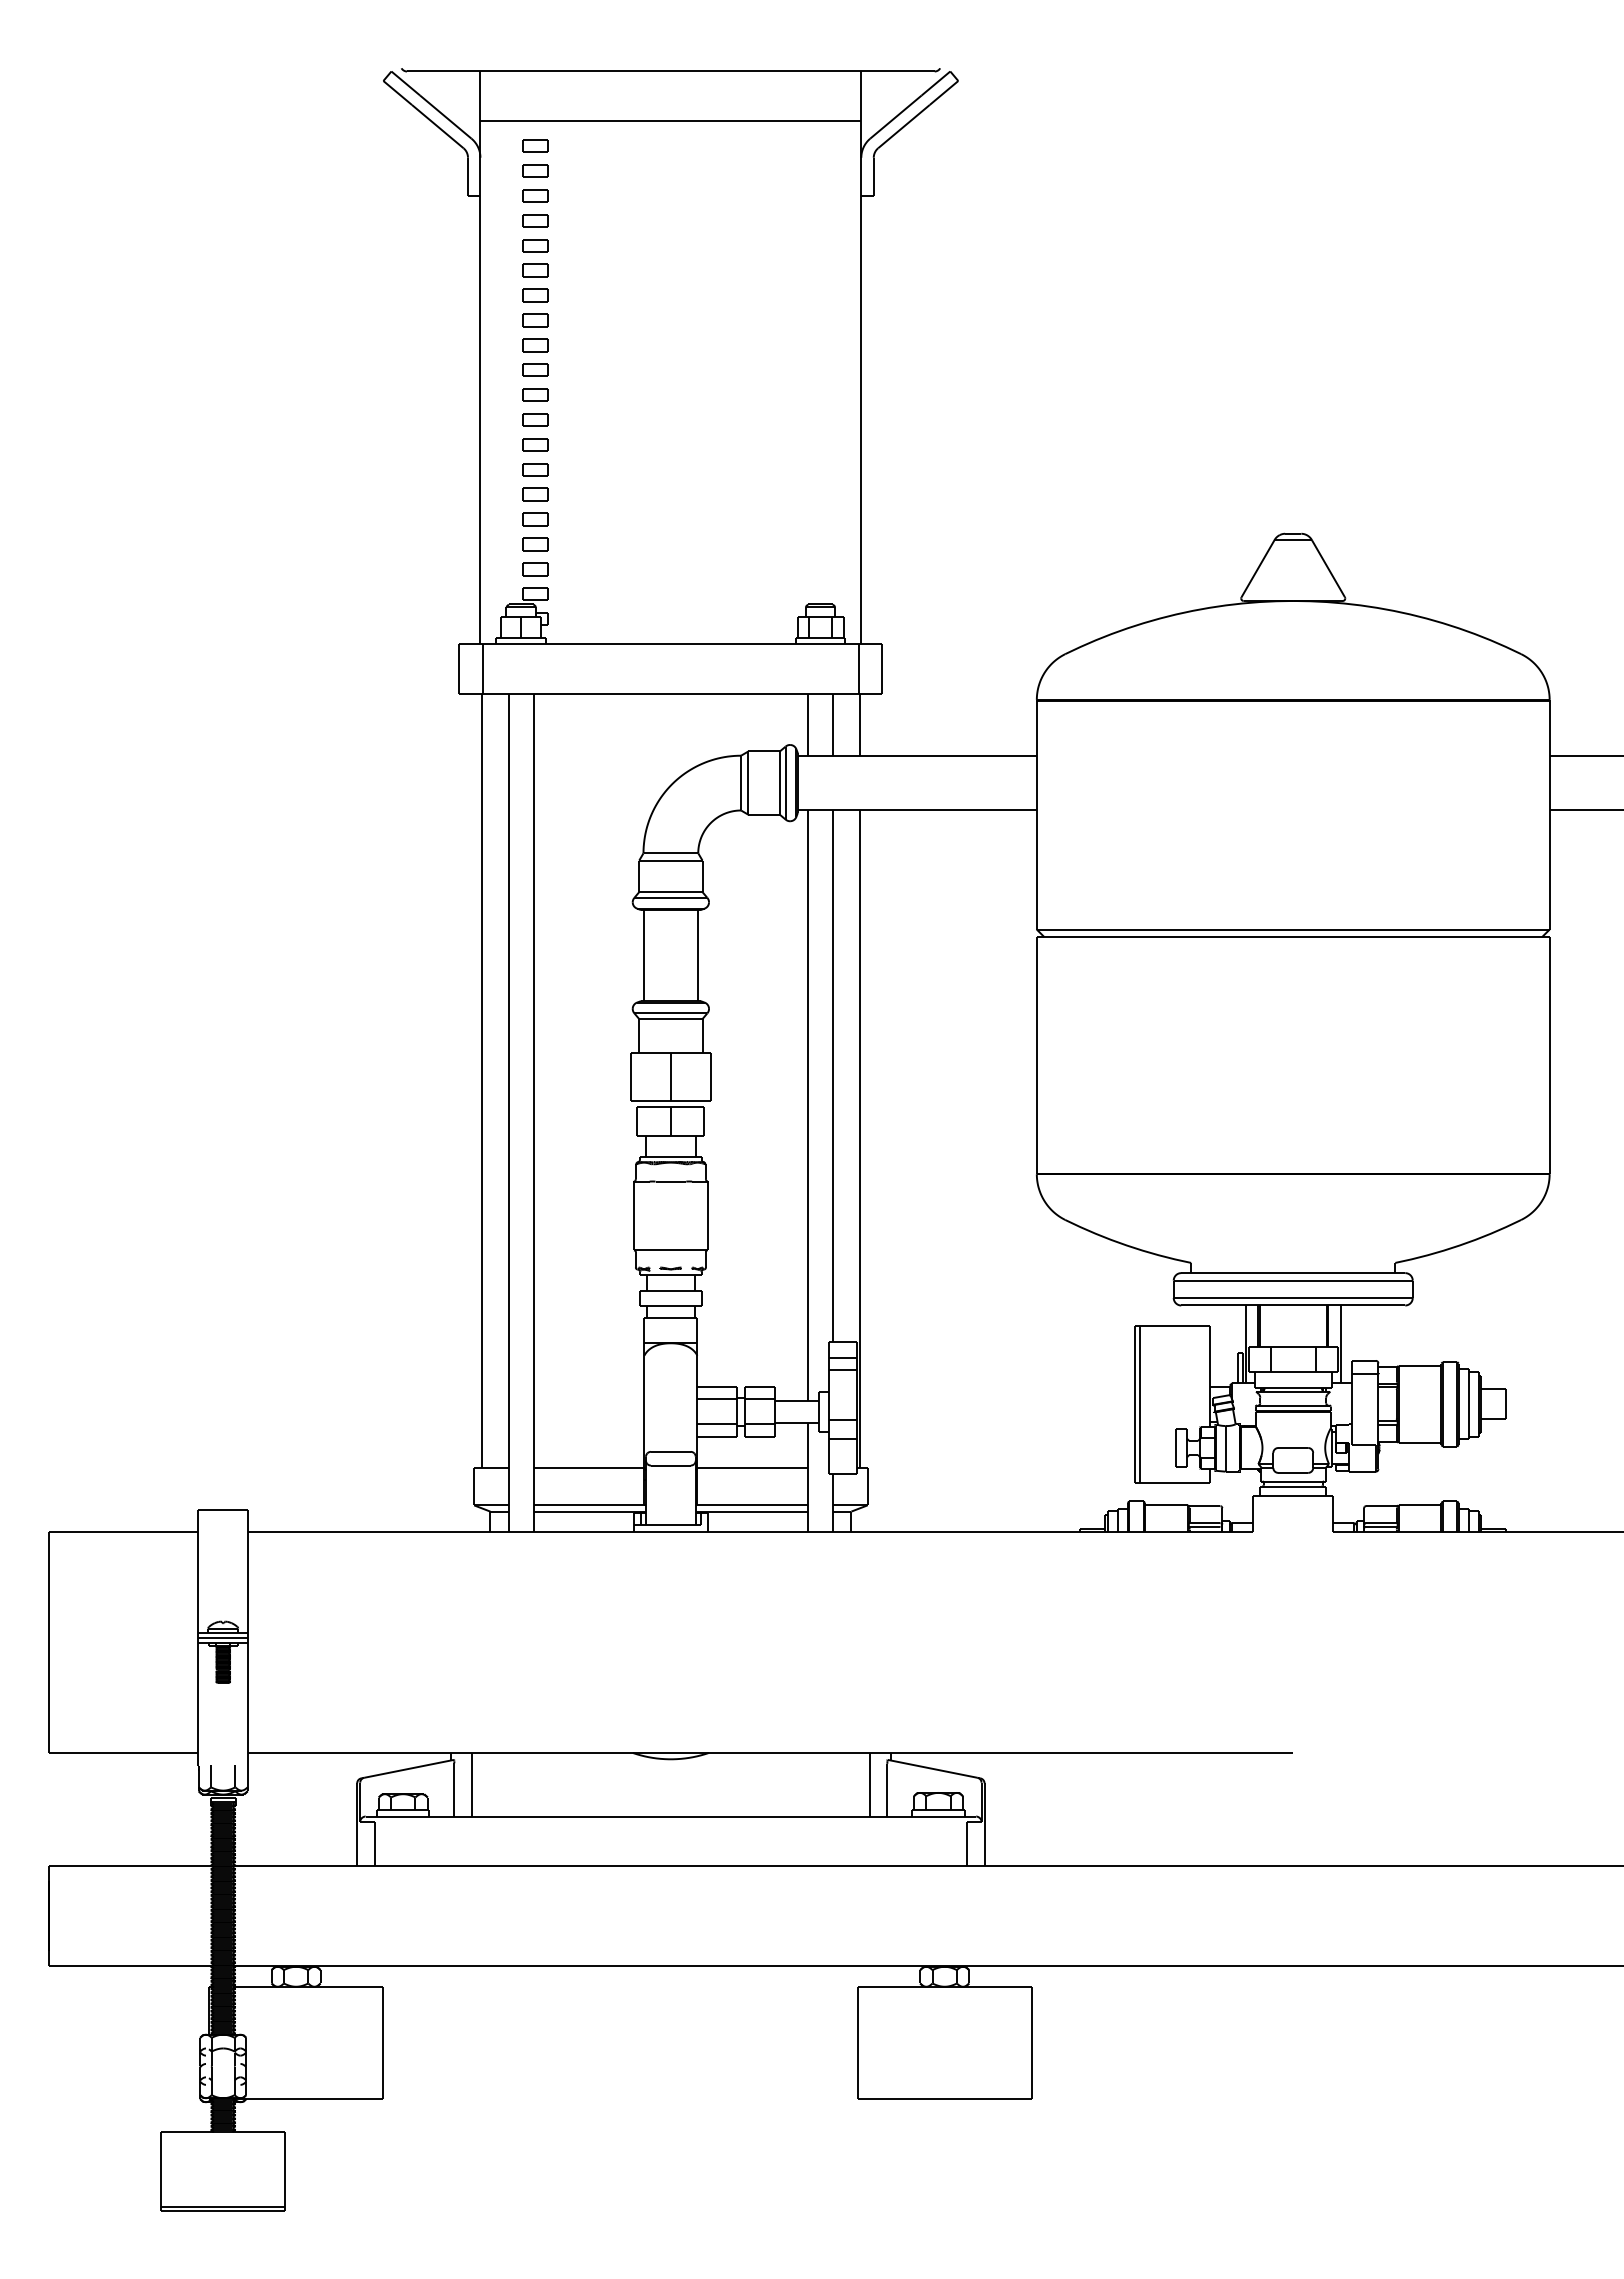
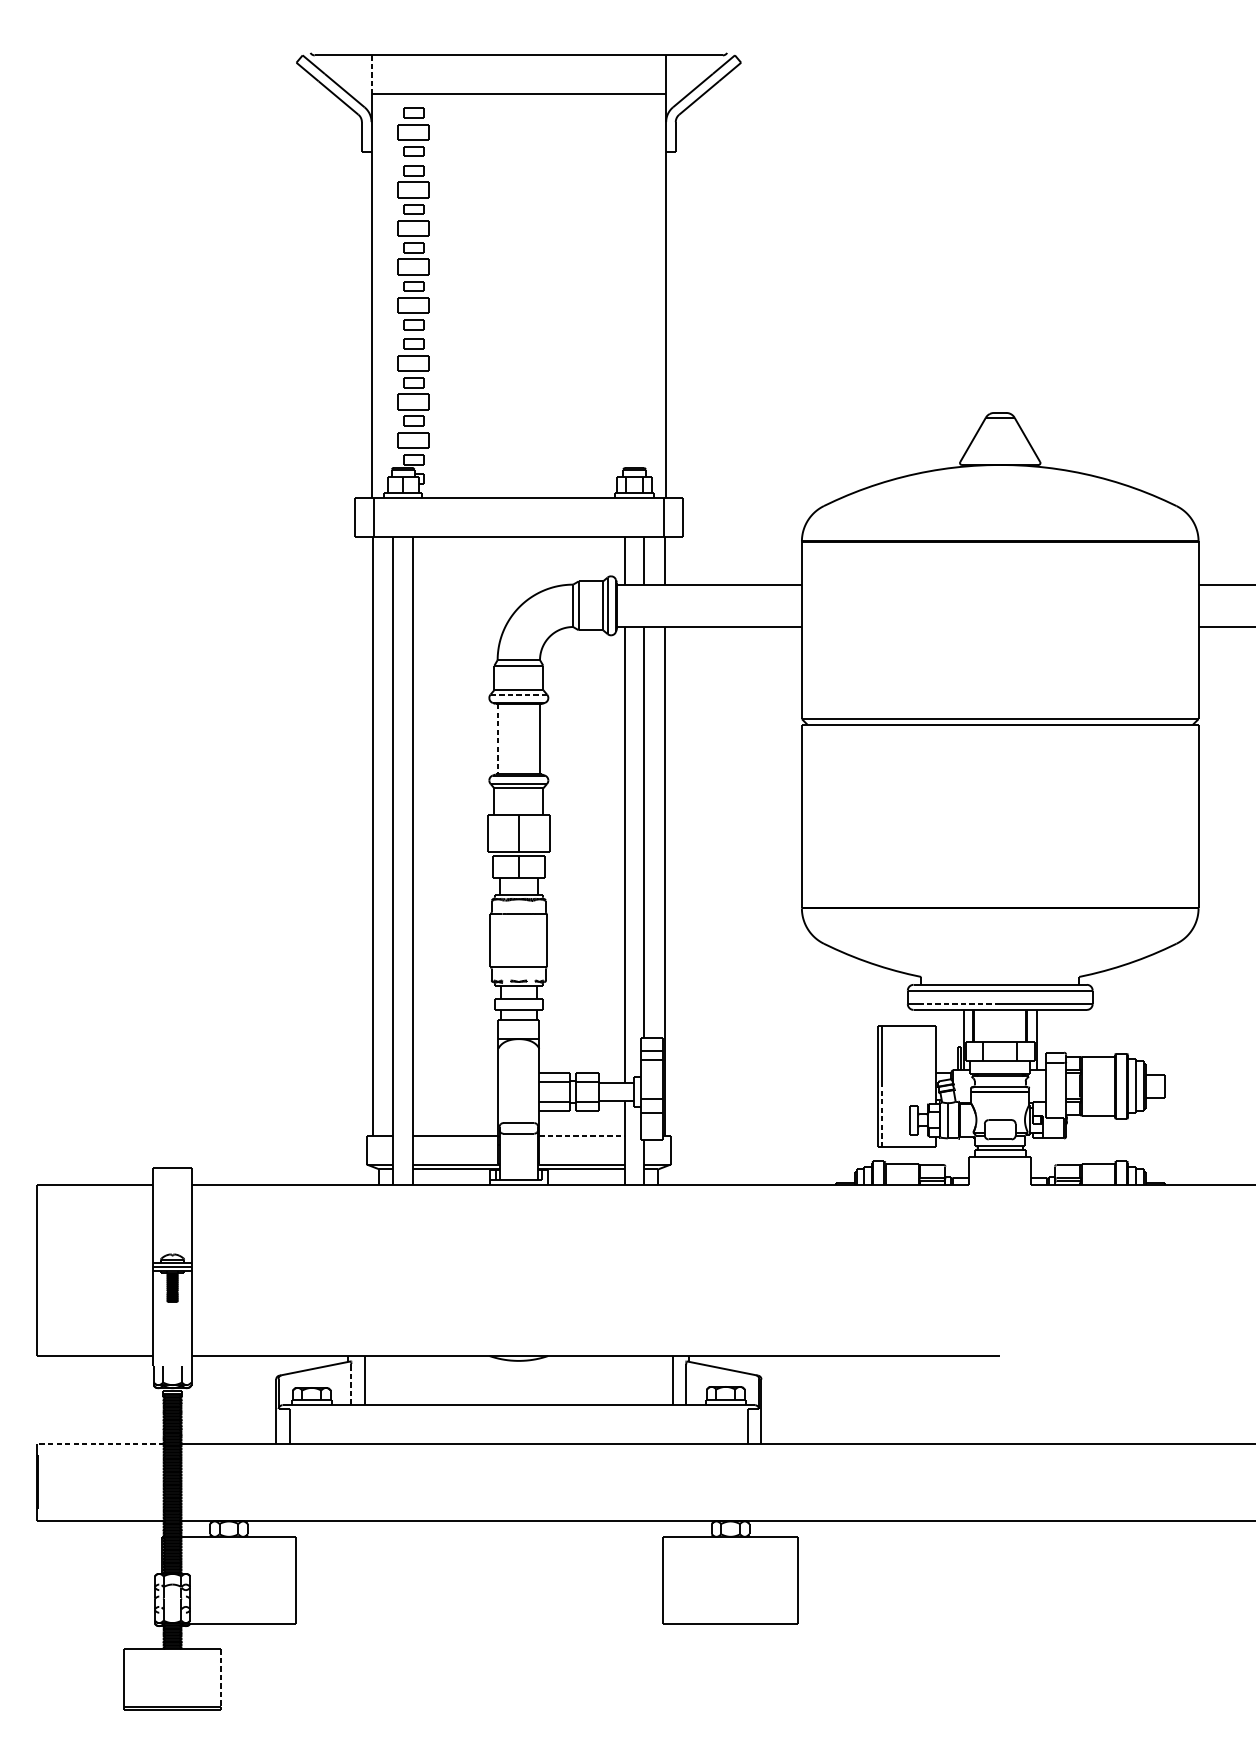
line: (480, 96) -> (371, 74), solid -> dashed
part: (535, 170) -> (414, 131), size x1.6
part: (535, 245) -> (414, 189), size x1.6
part: (535, 295) -> (414, 228), size x1.6
part: (535, 345) -> (414, 267), size x1.6
part: (535, 394) -> (414, 305), size x1.6
part: (535, 469) -> (414, 363), size x1.6
part: (535, 519) -> (414, 401), size x1.6
part: (535, 569) -> (414, 440), size x1.6
line: (674, 897) -> (521, 694), solid -> dashed
line: (643, 955) -> (497, 739), solid -> dashed
line: (1240, 1298) -> (959, 1004), solid -> dashed
line: (1140, 1443) -> (882, 1116), solid -> dashed
line: (753, 1468) -> (582, 1135), solid -> dashed
line: (454, 1790) -> (351, 1385), solid -> dashed
line: (130, 1866) -> (100, 1443), solid -> dashed
line: (285, 2169) -> (220, 1678), solid -> dashed

